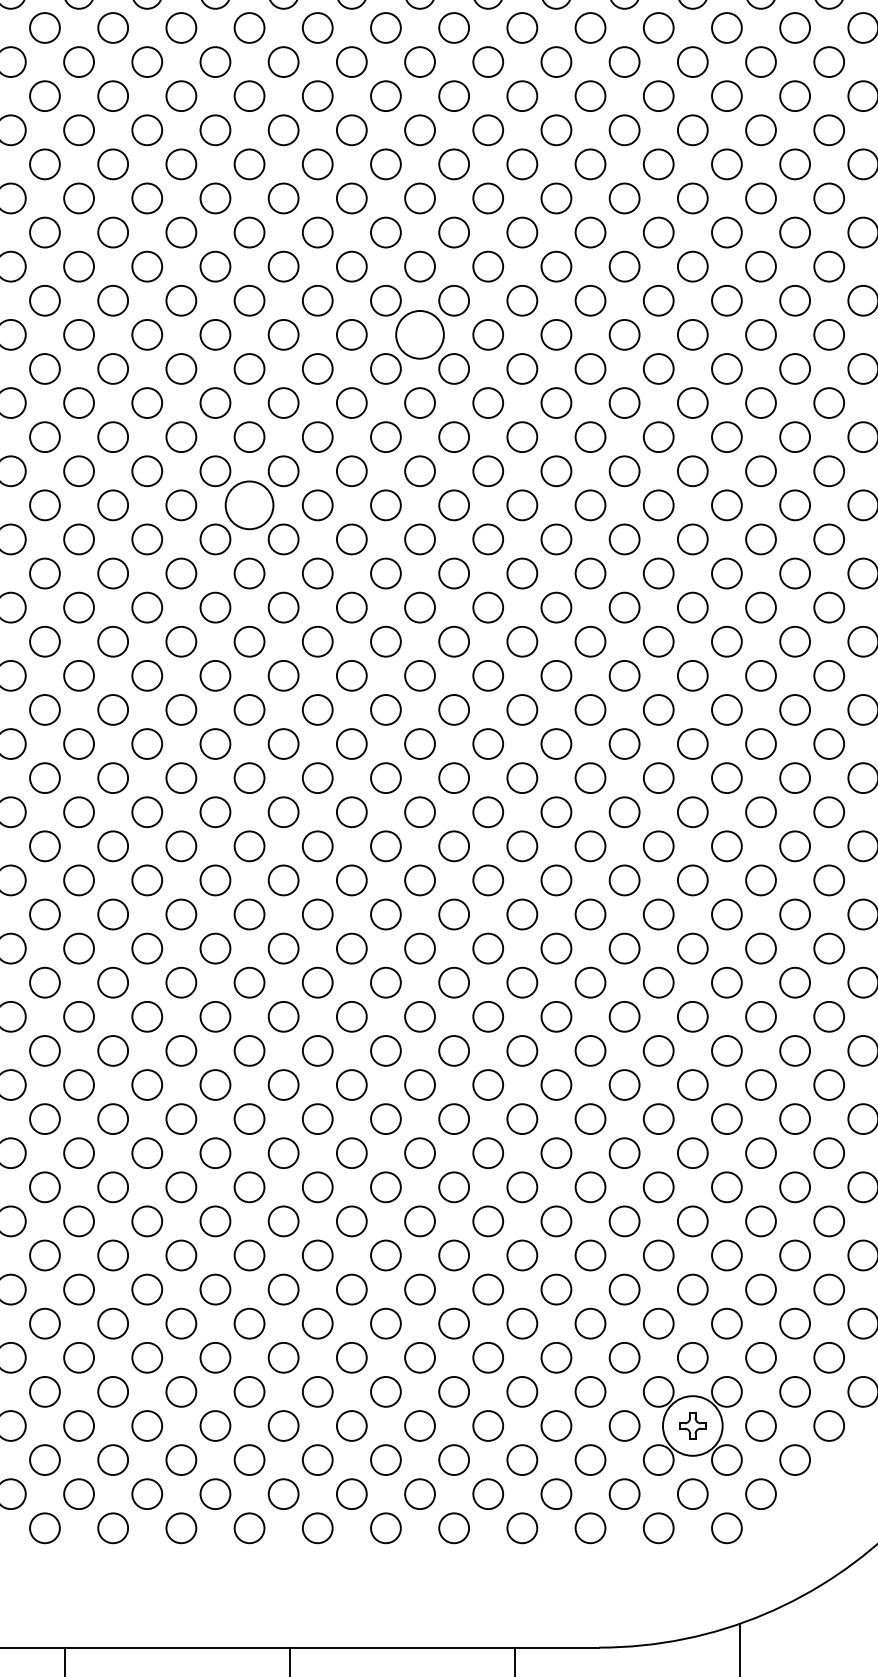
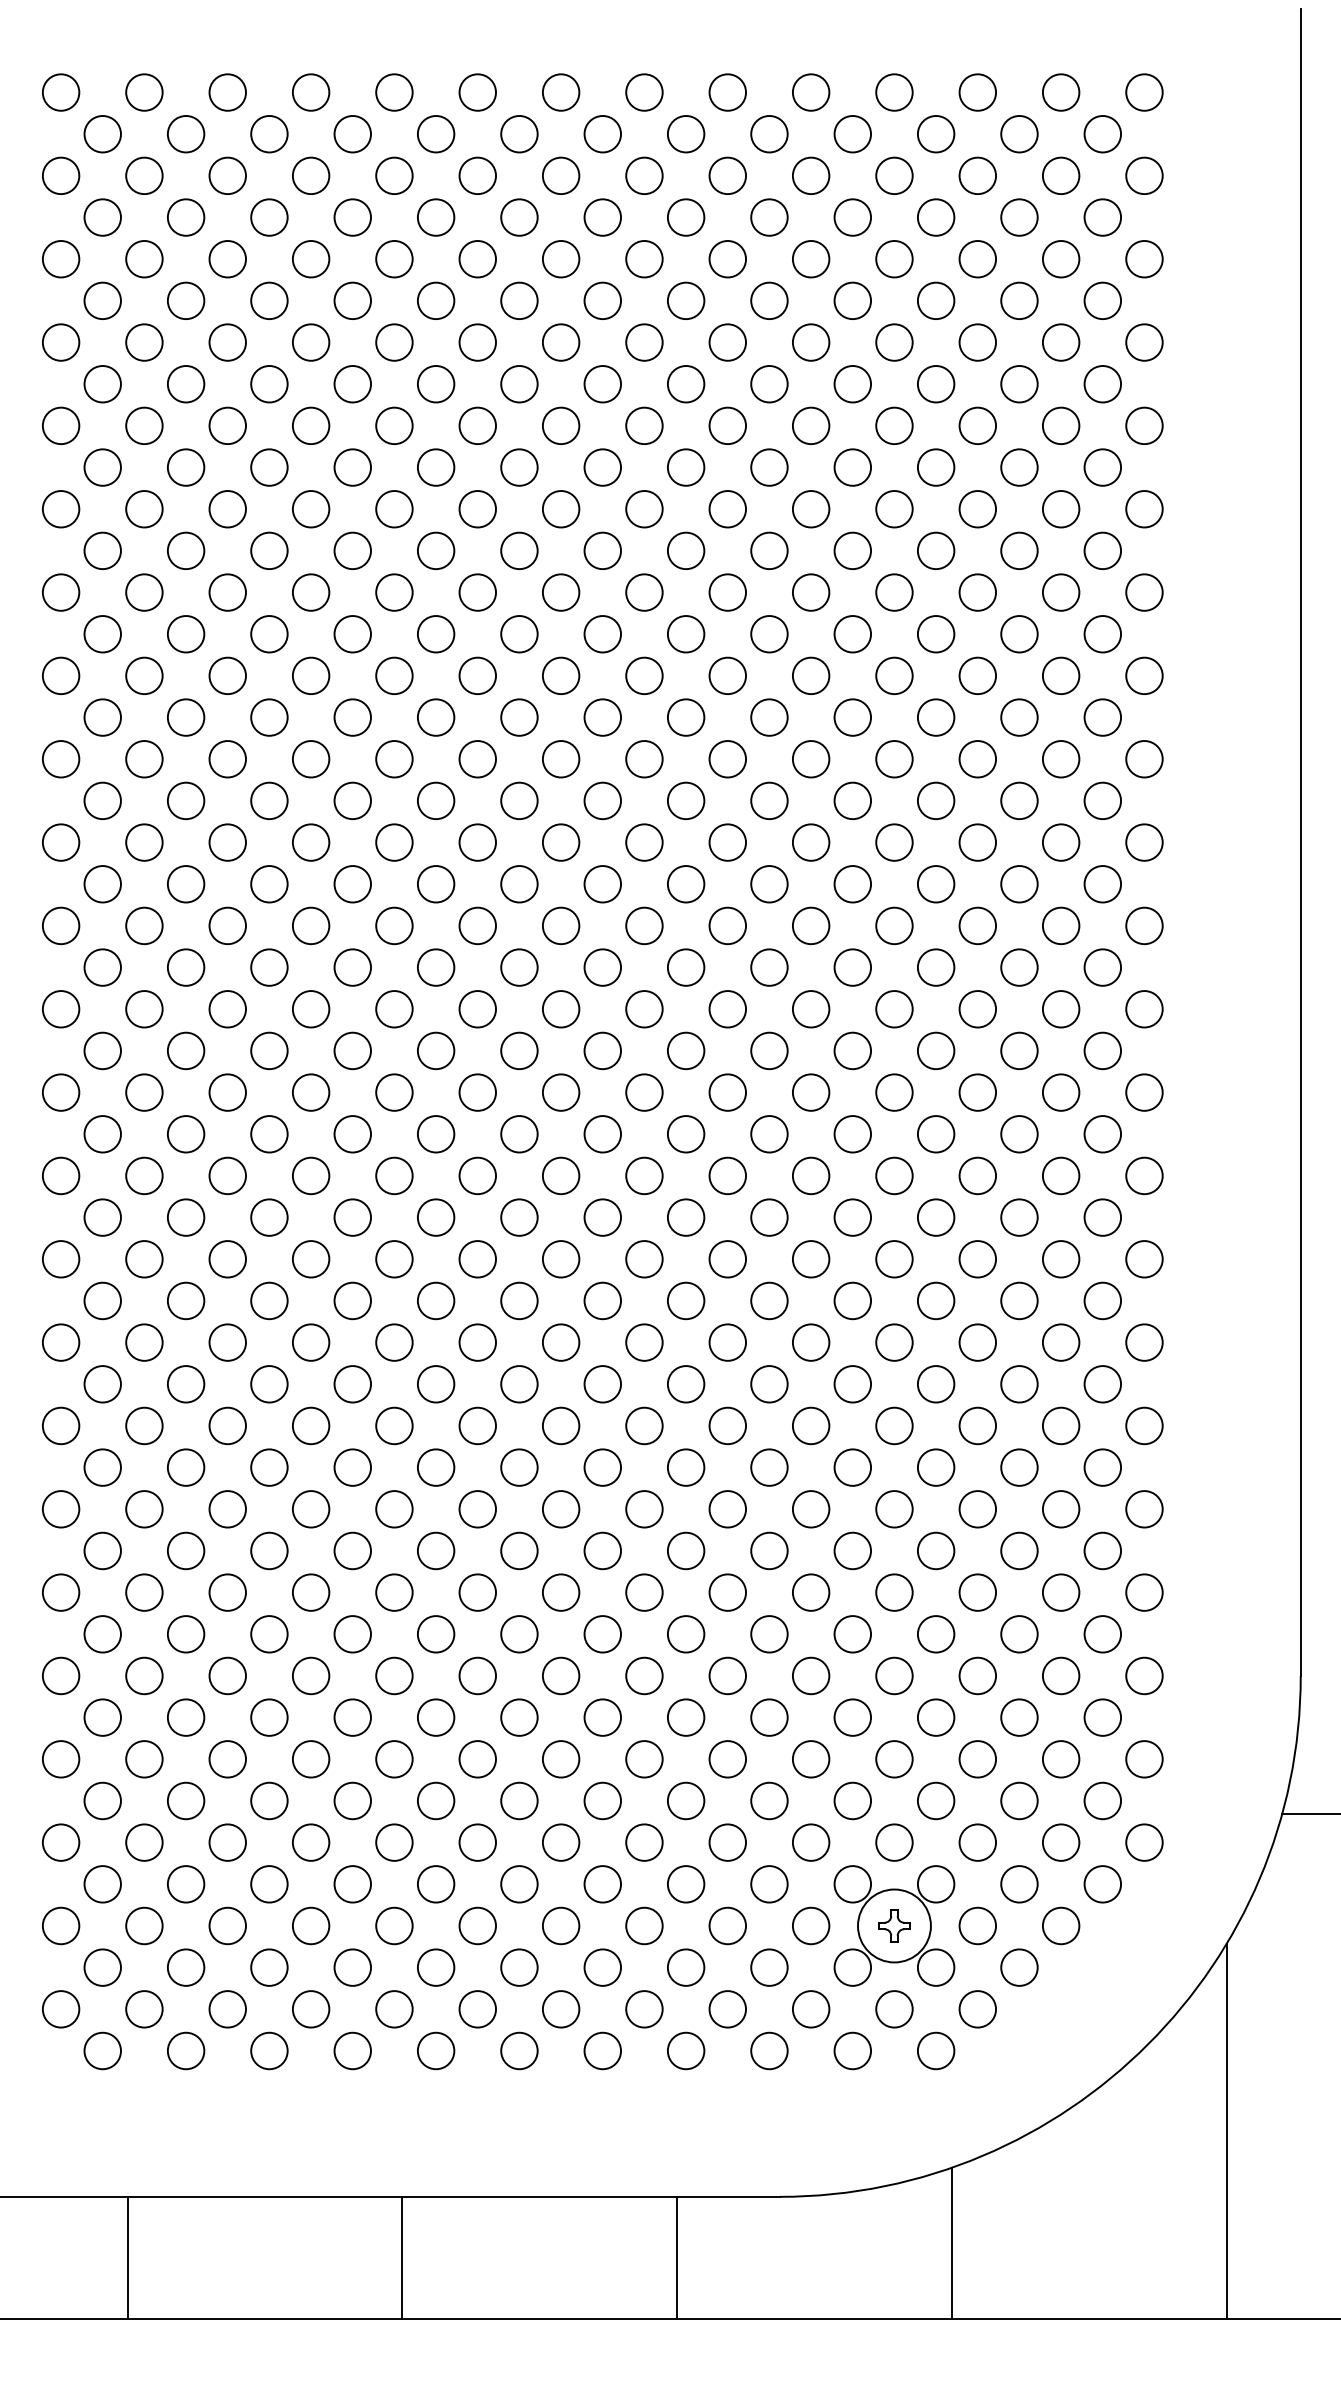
circle: (419, 334) -> (560, 592), size x0.62
circle: (249, 505) -> (352, 800), size x0.62

